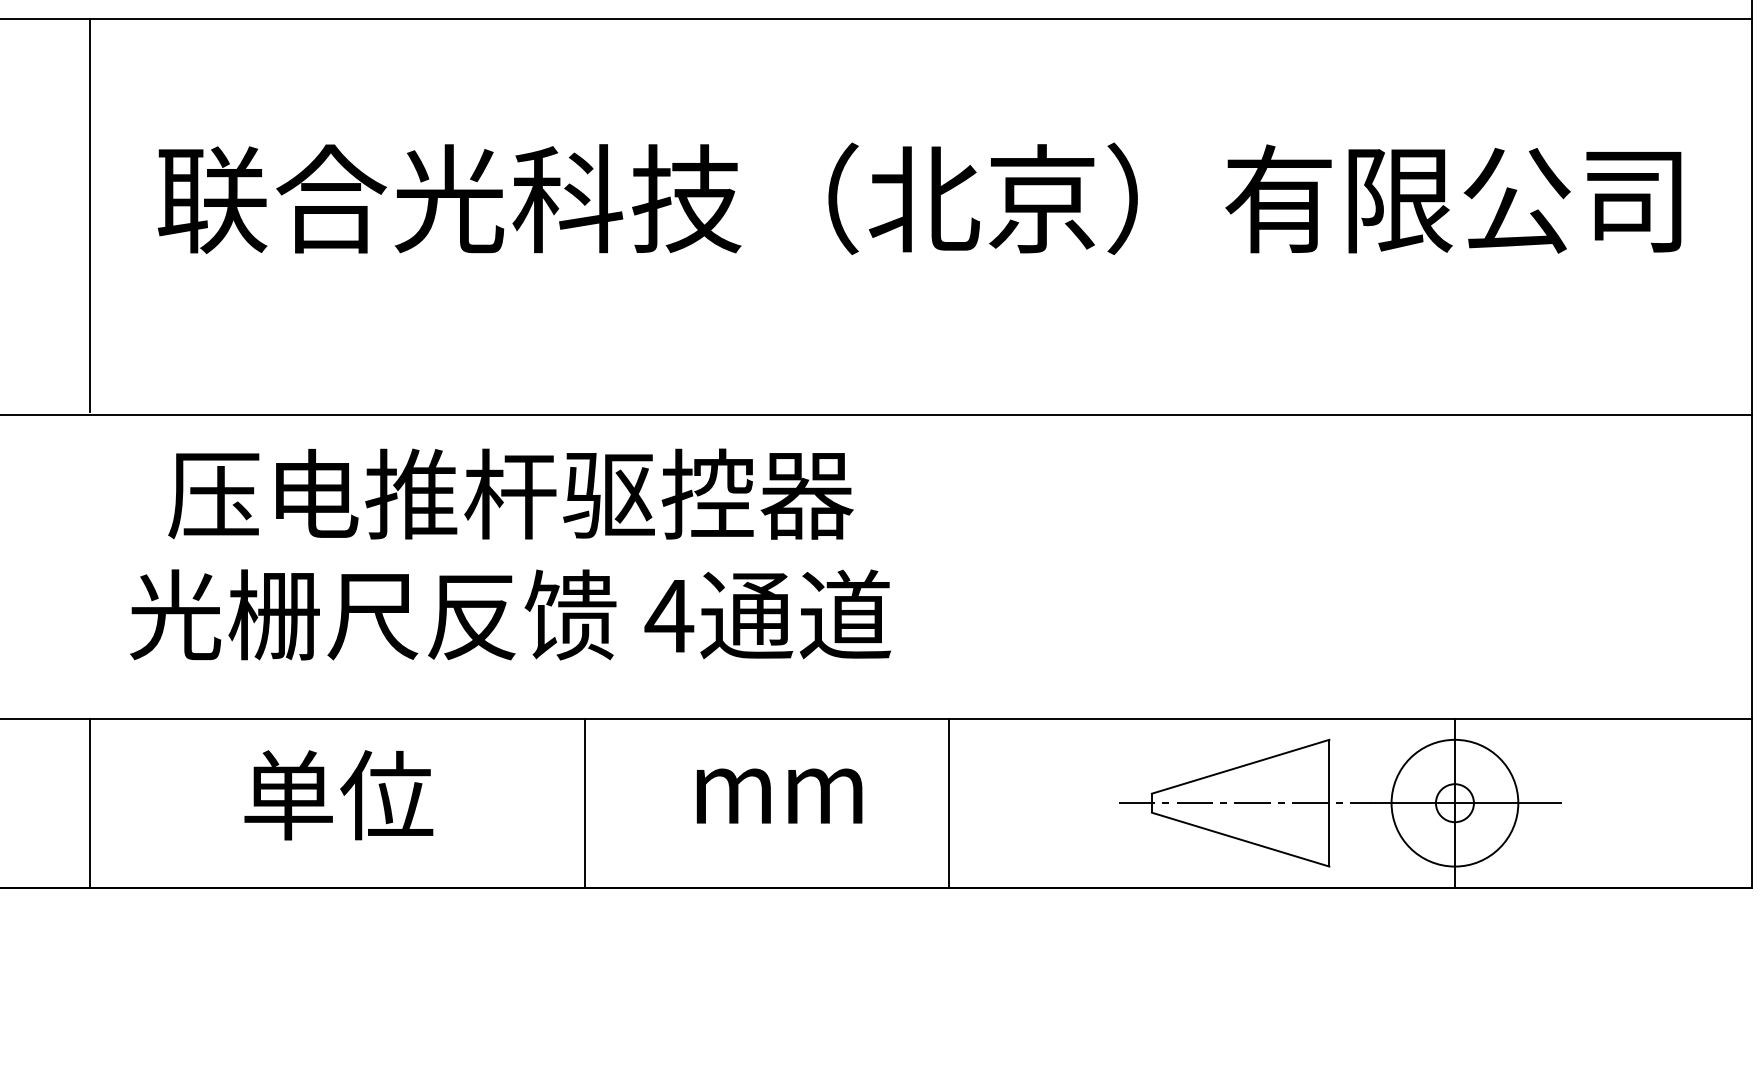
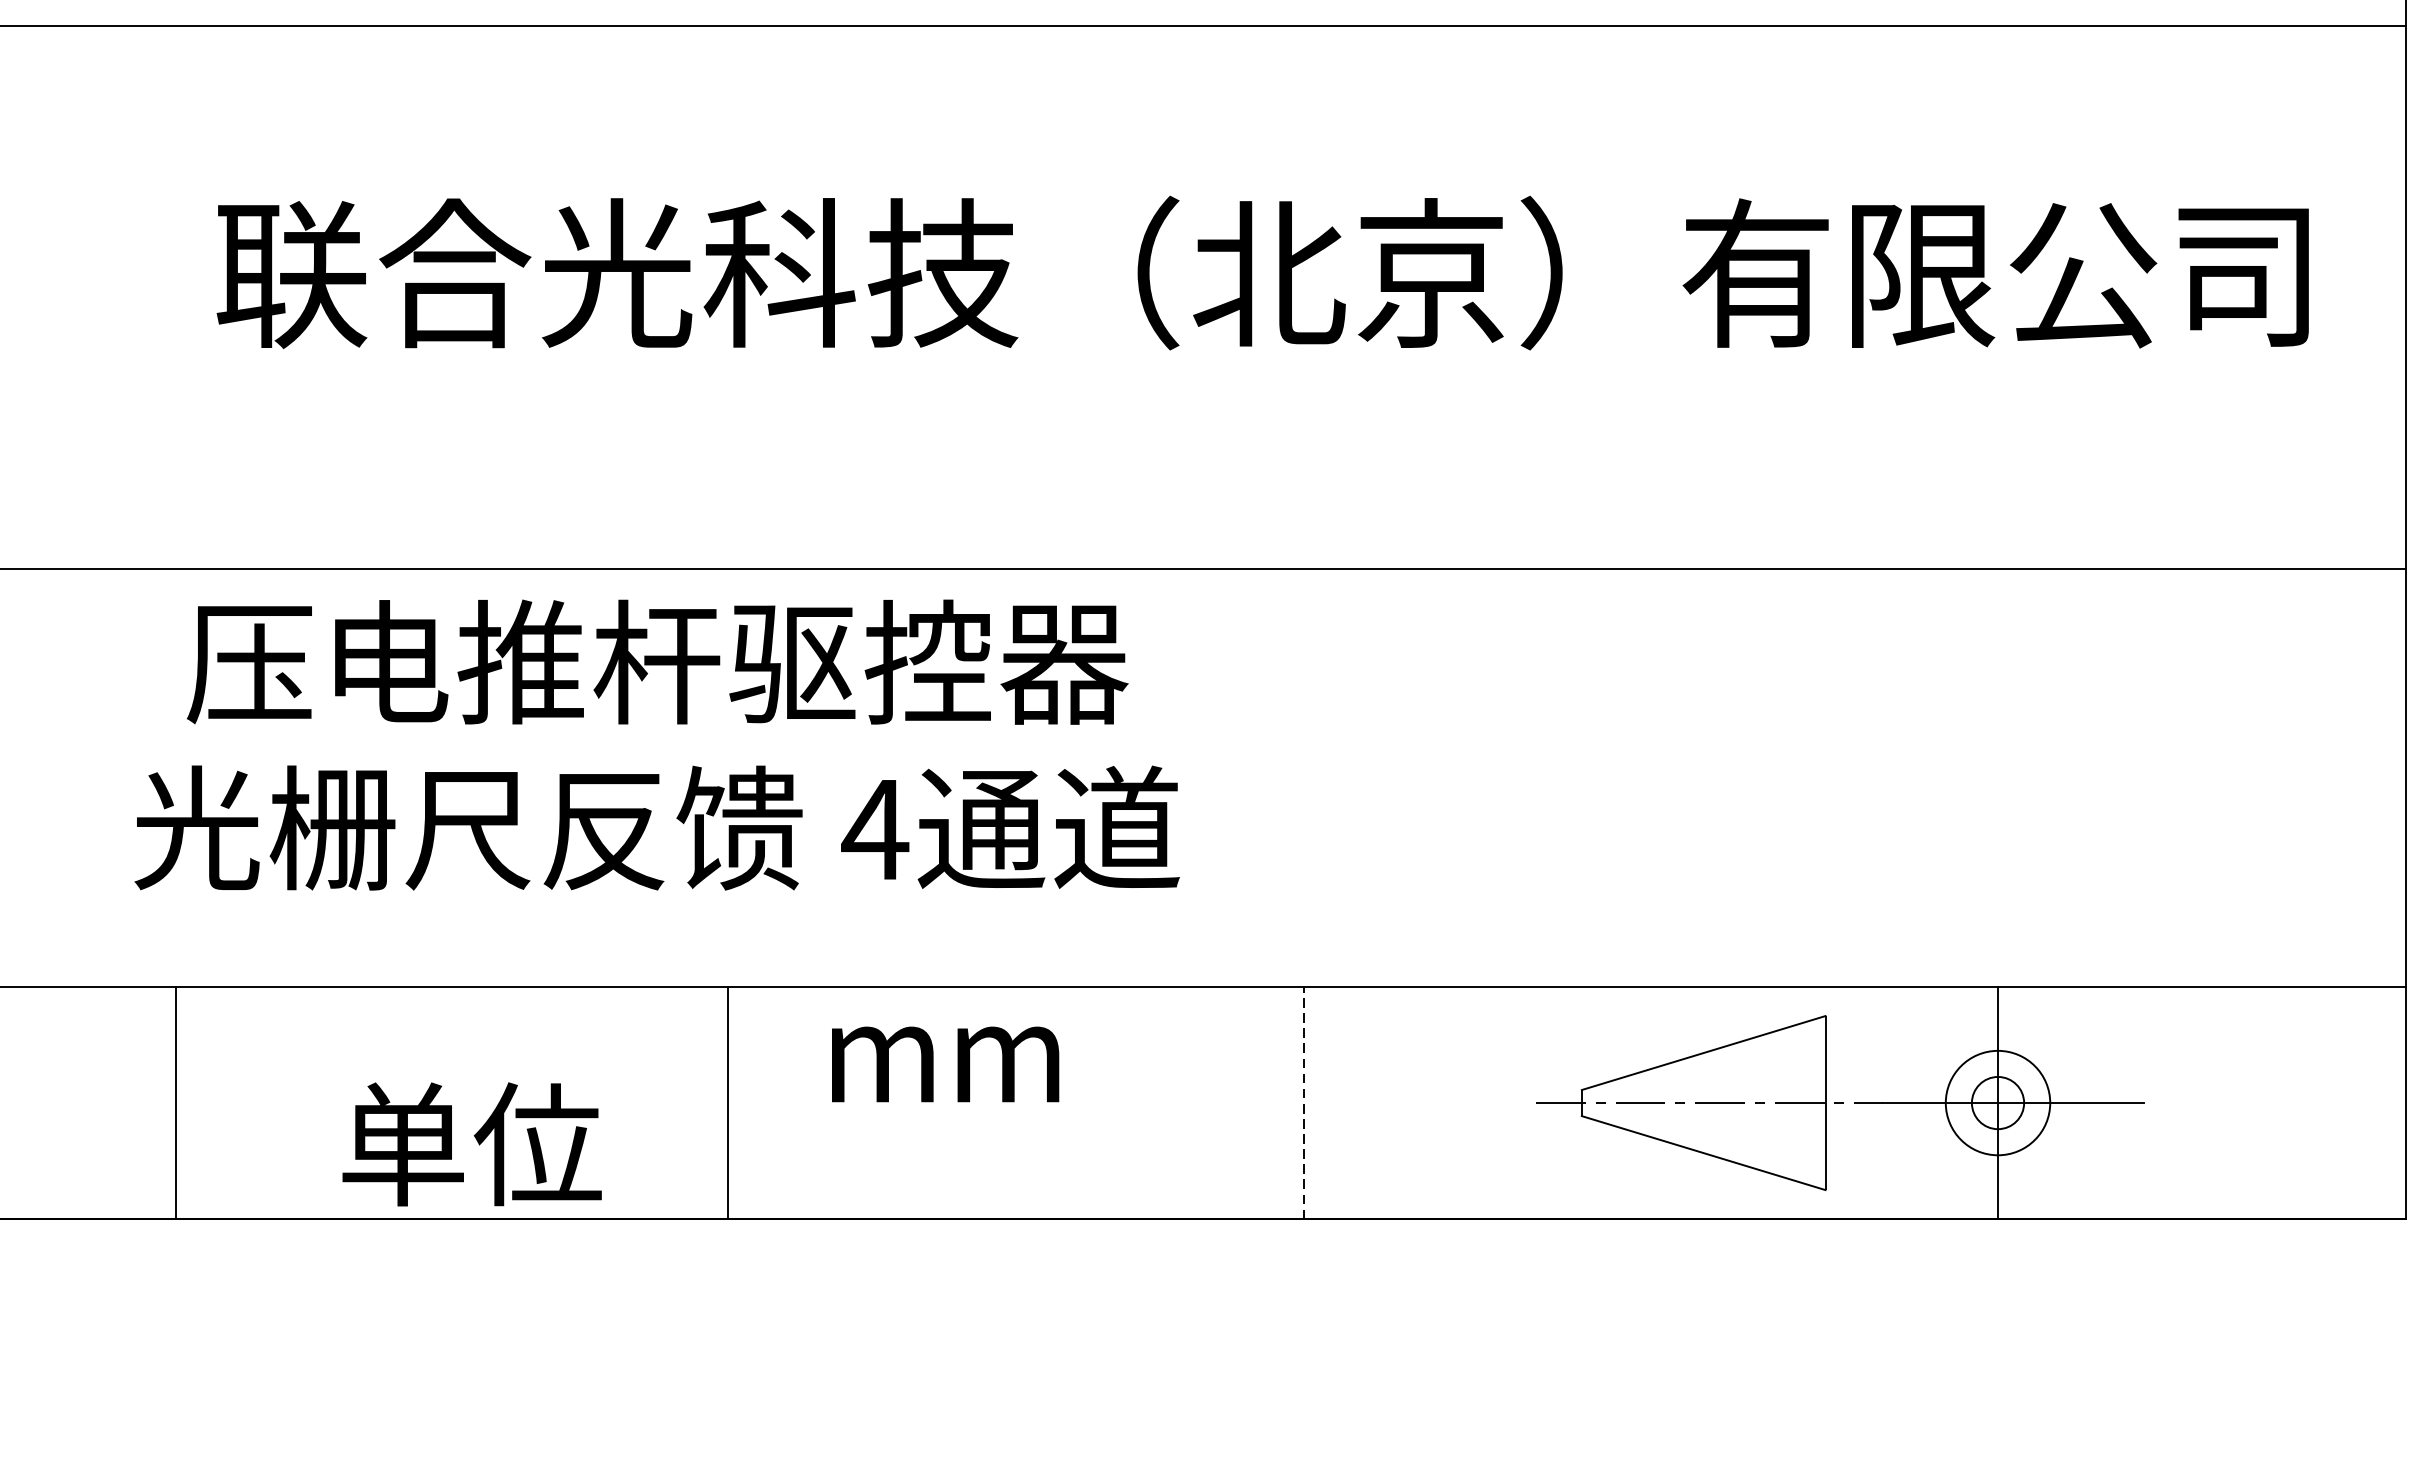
line: (89, 214) -> (122, 294), removed
text: (510, 554) -> (657, 745), moved
text: (338, 795) -> (471, 1144), moved
text: (779, 795) -> (945, 1063), moved
line: (89, 802) -> (175, 1102), moved
line: (585, 802) -> (728, 1102), moved
circle: (1454, 802) -> (1997, 1102), size x0.6
line: (949, 803) -> (1303, 1103), solid -> dashed

